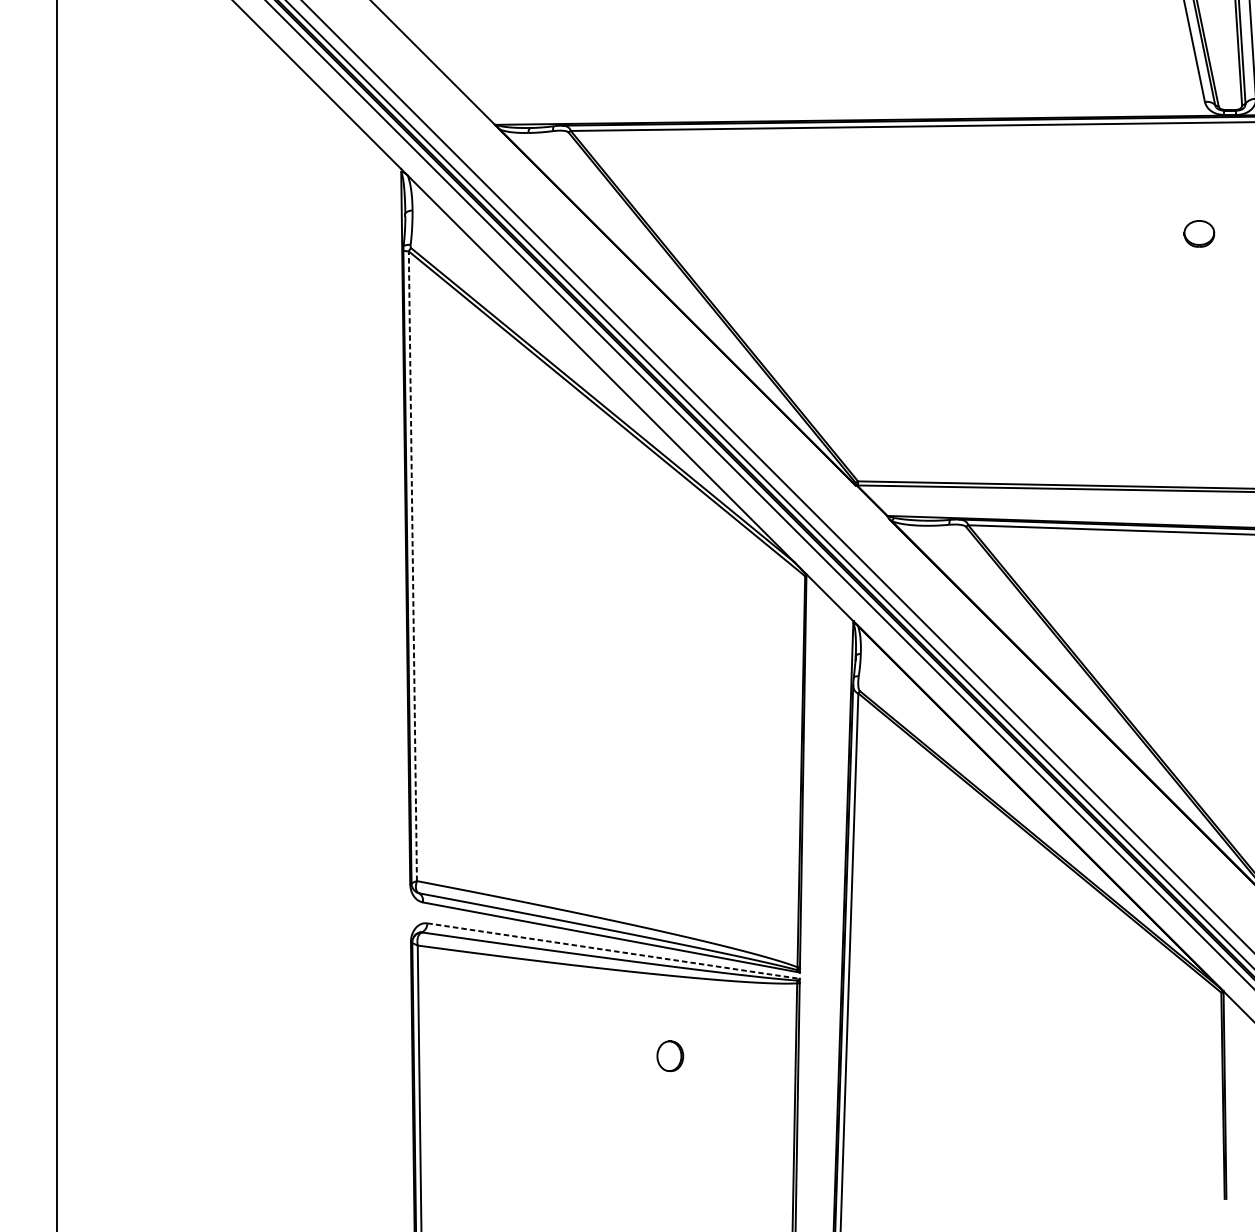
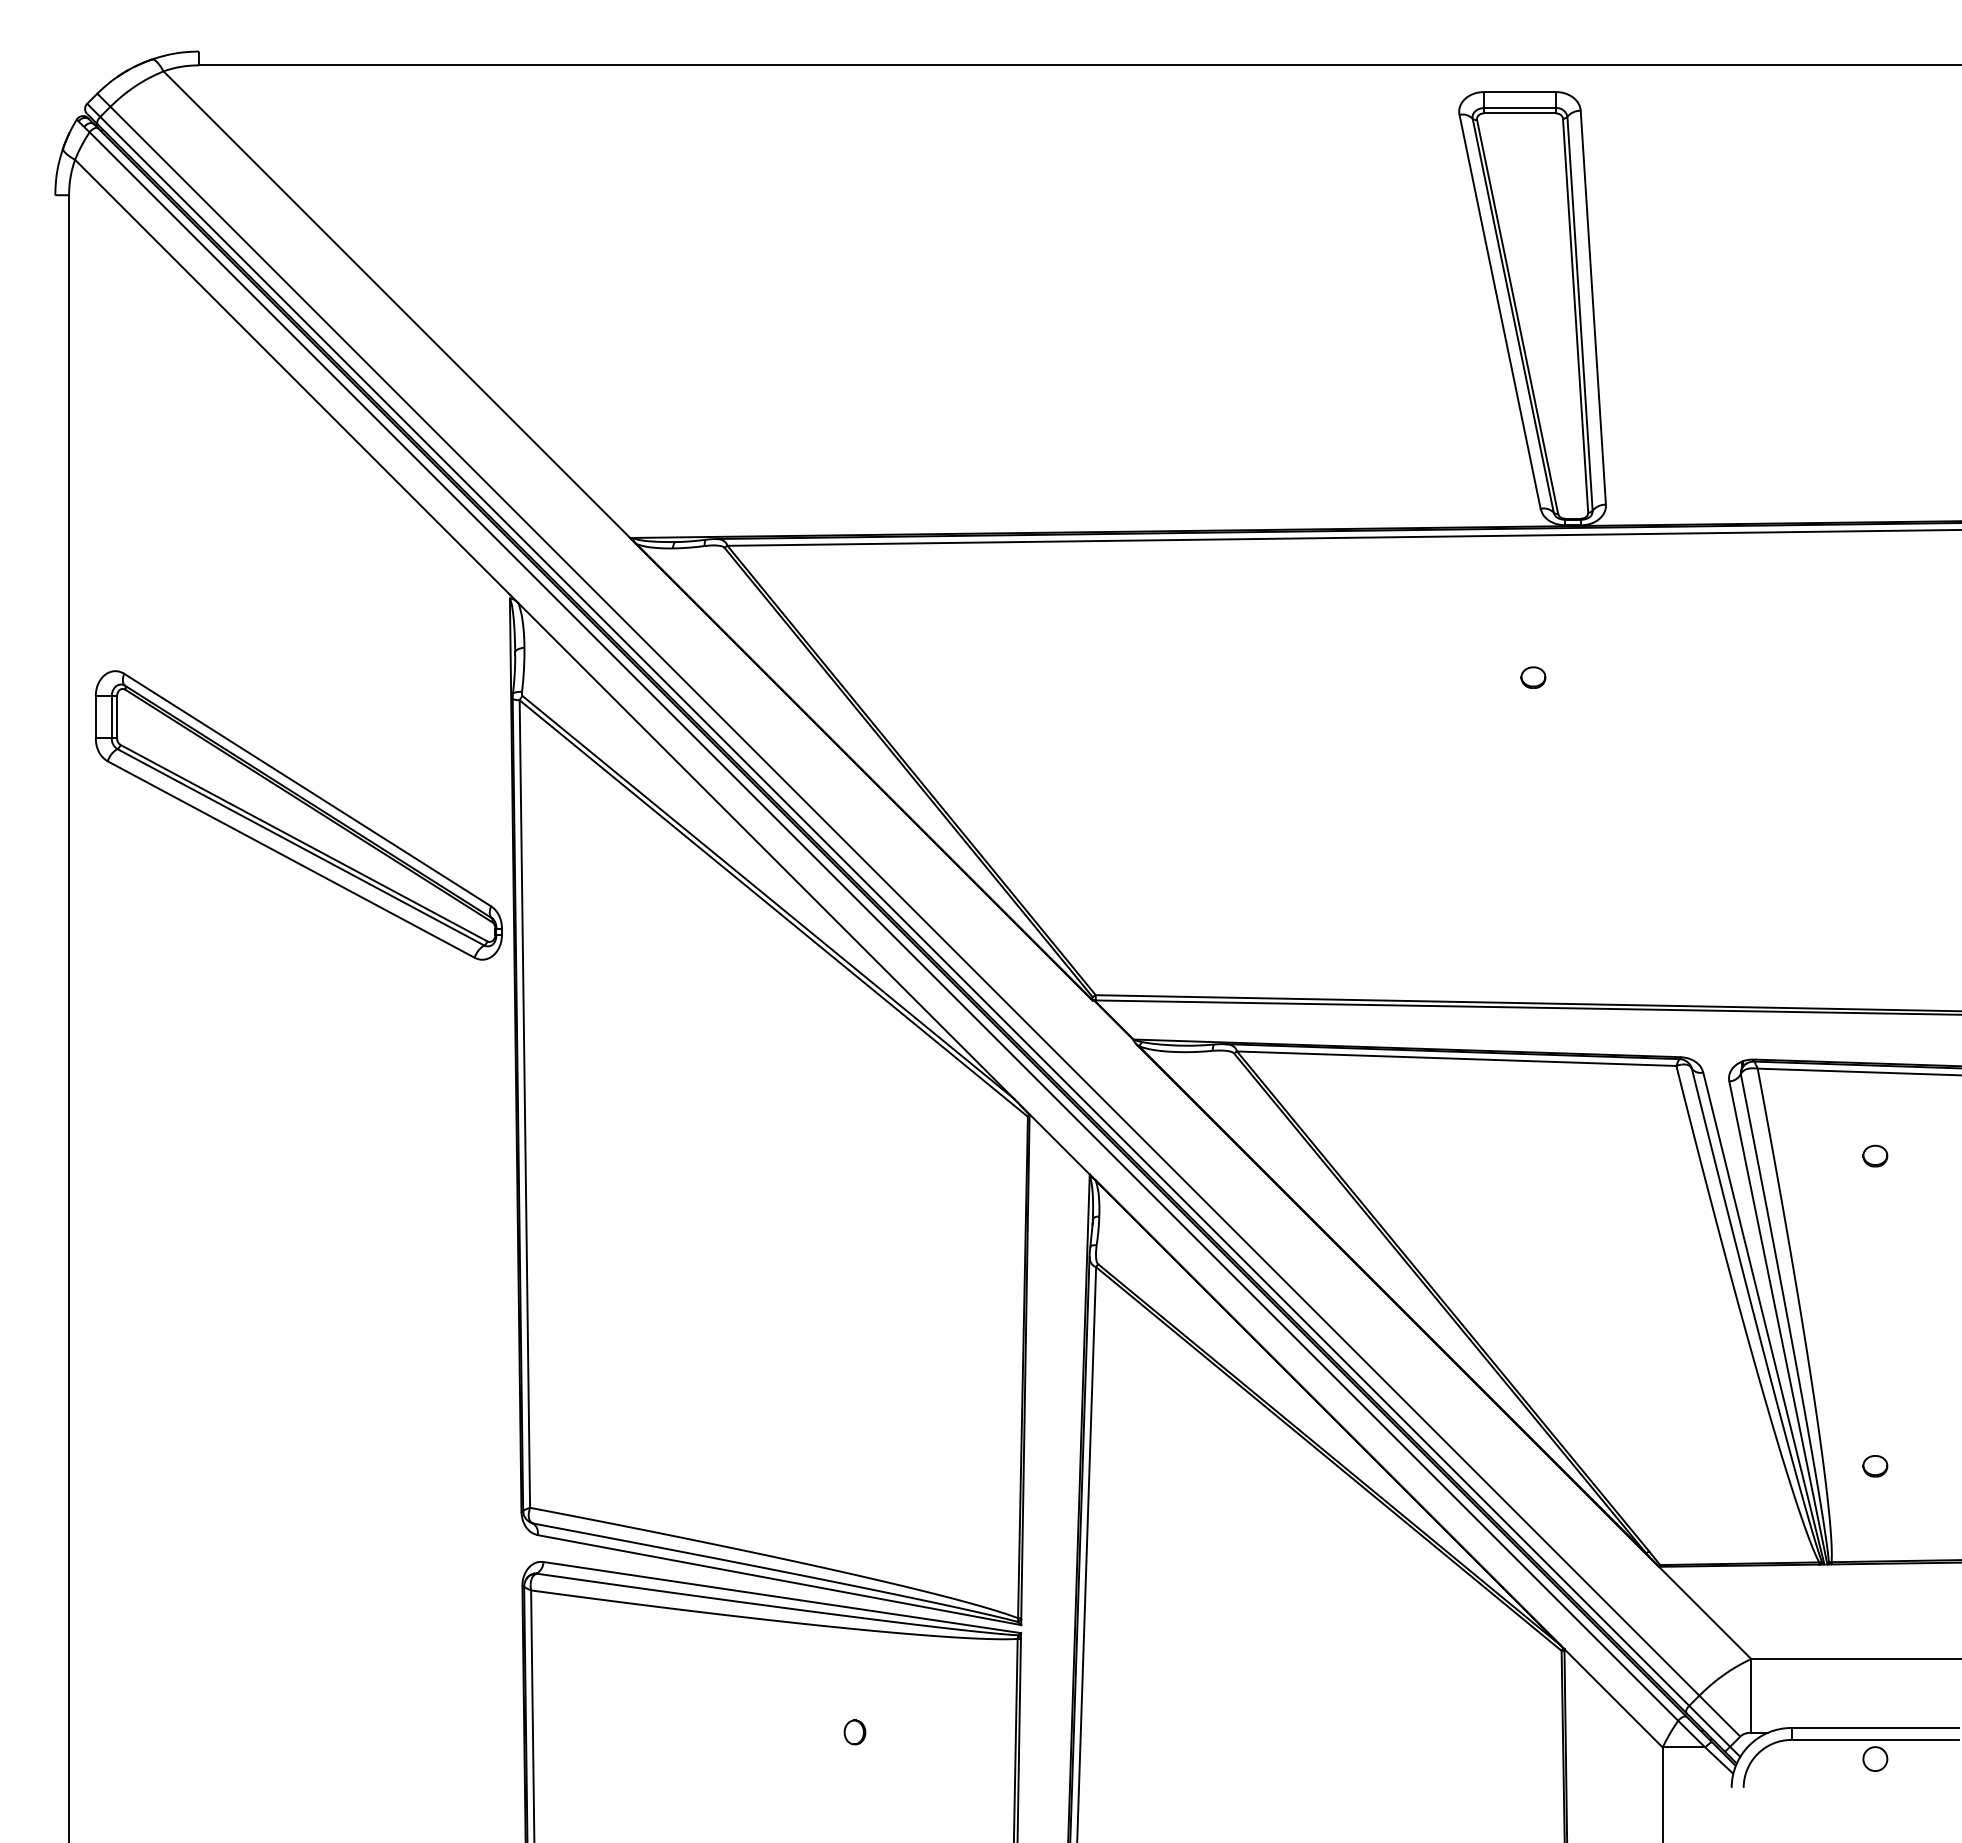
part: (1199, 233) -> (1533, 677), size x0.62
part: (236, 341) -> (298, 815), added
line: (412, 566) -> (524, 1104), dashed -> solid
line: (613, 951) -> (782, 1597), dashed -> solid
part: (669, 1056) -> (854, 1732), size x0.62

